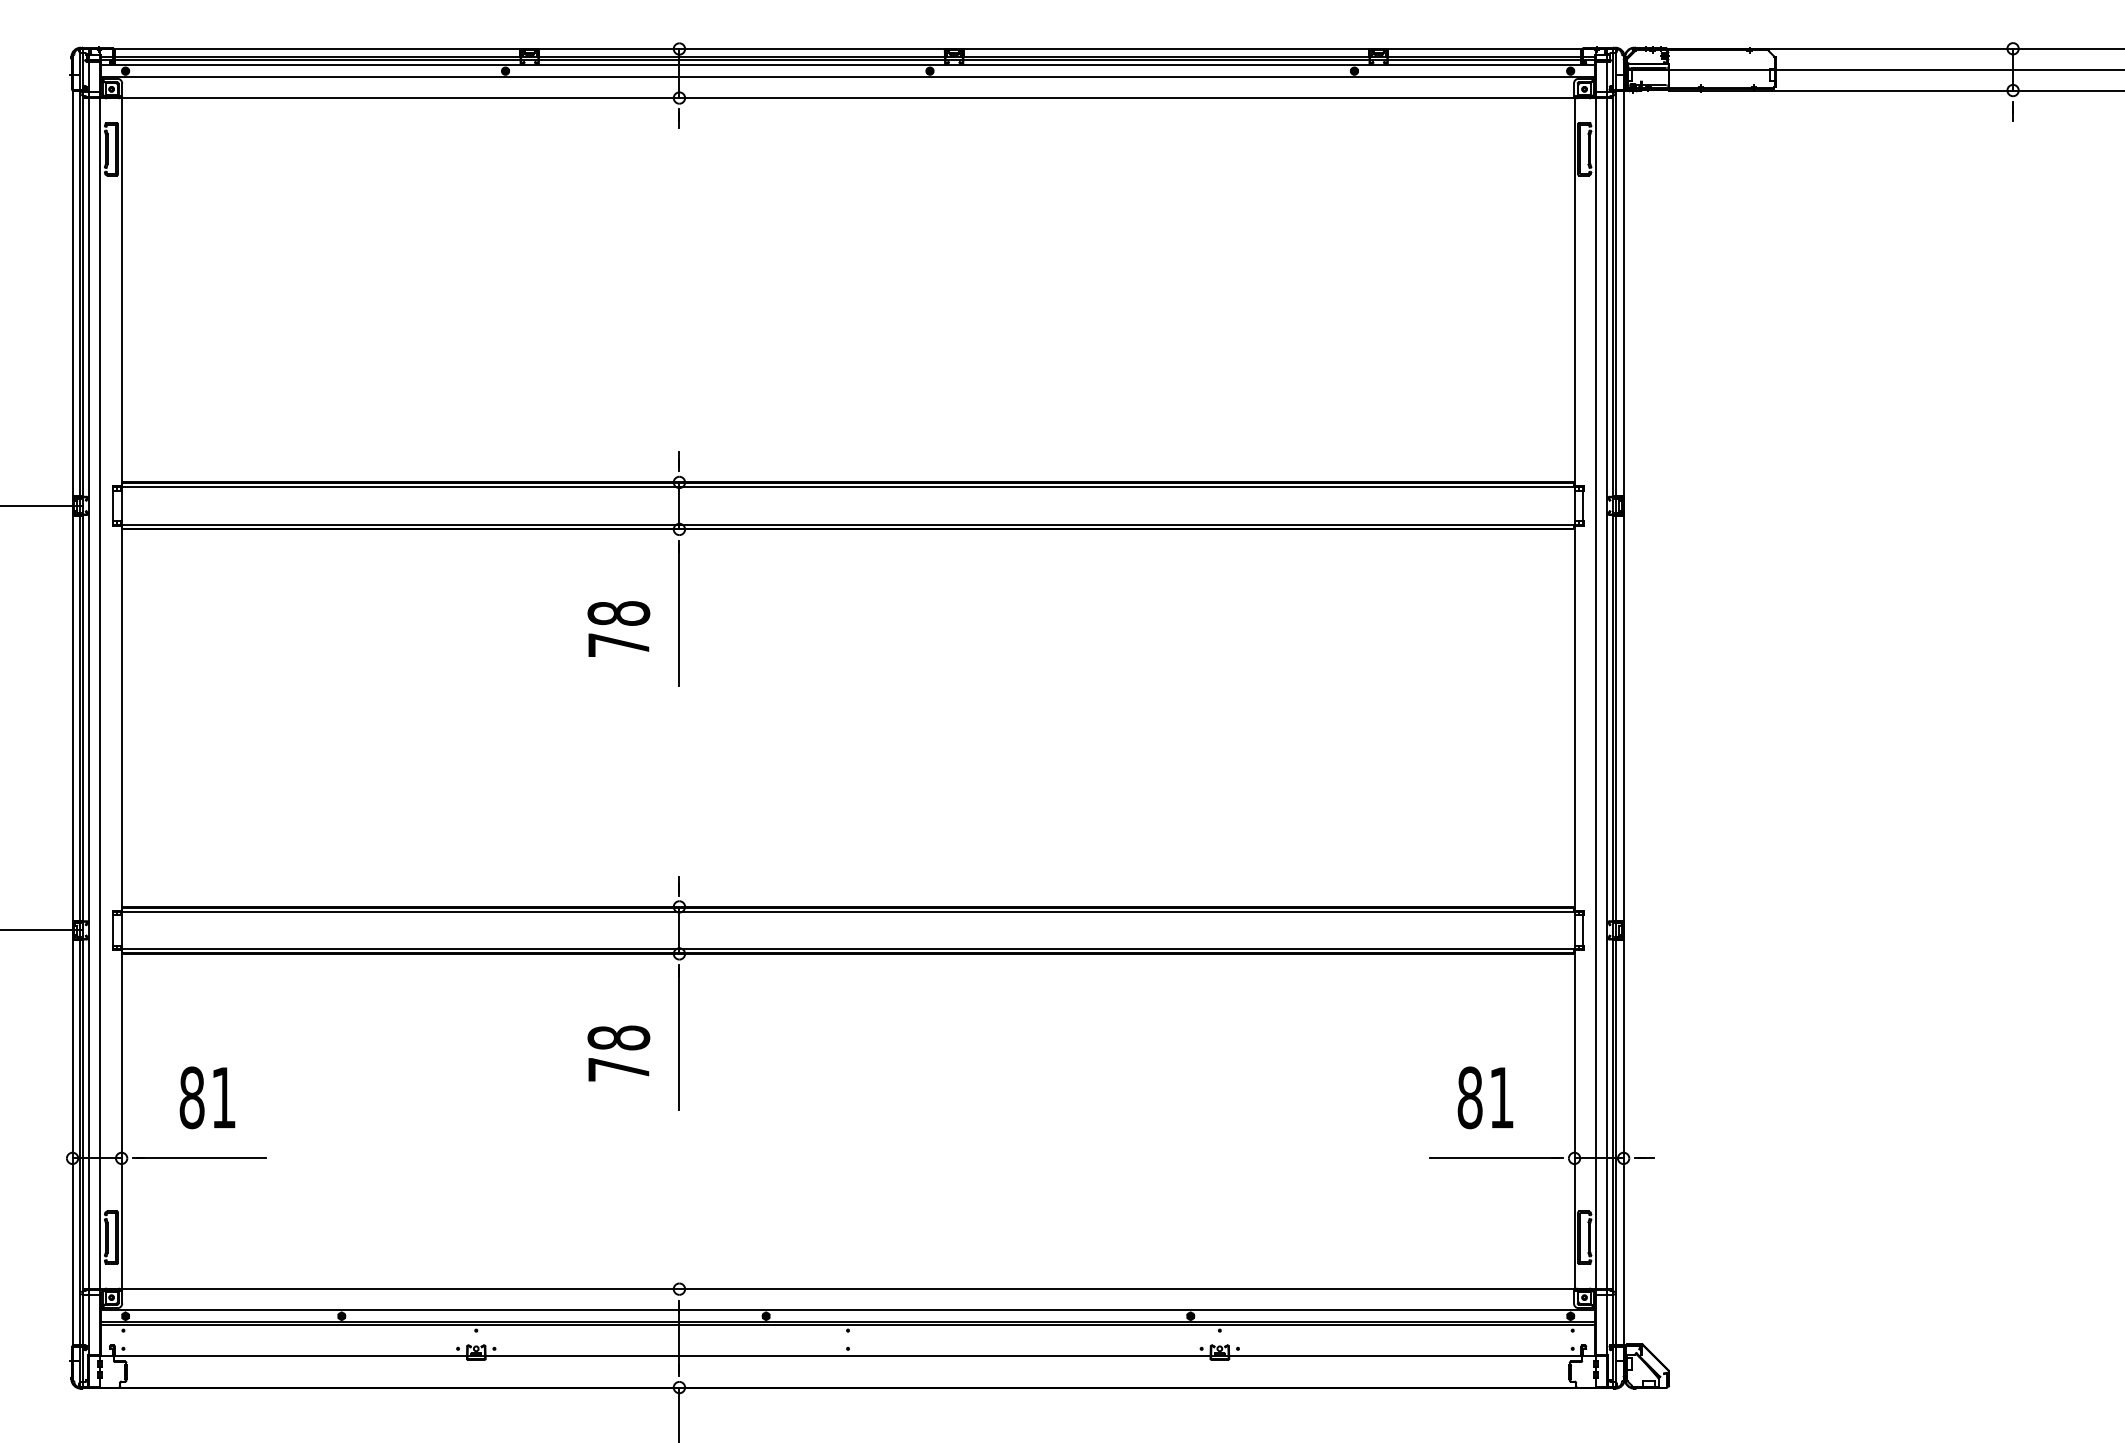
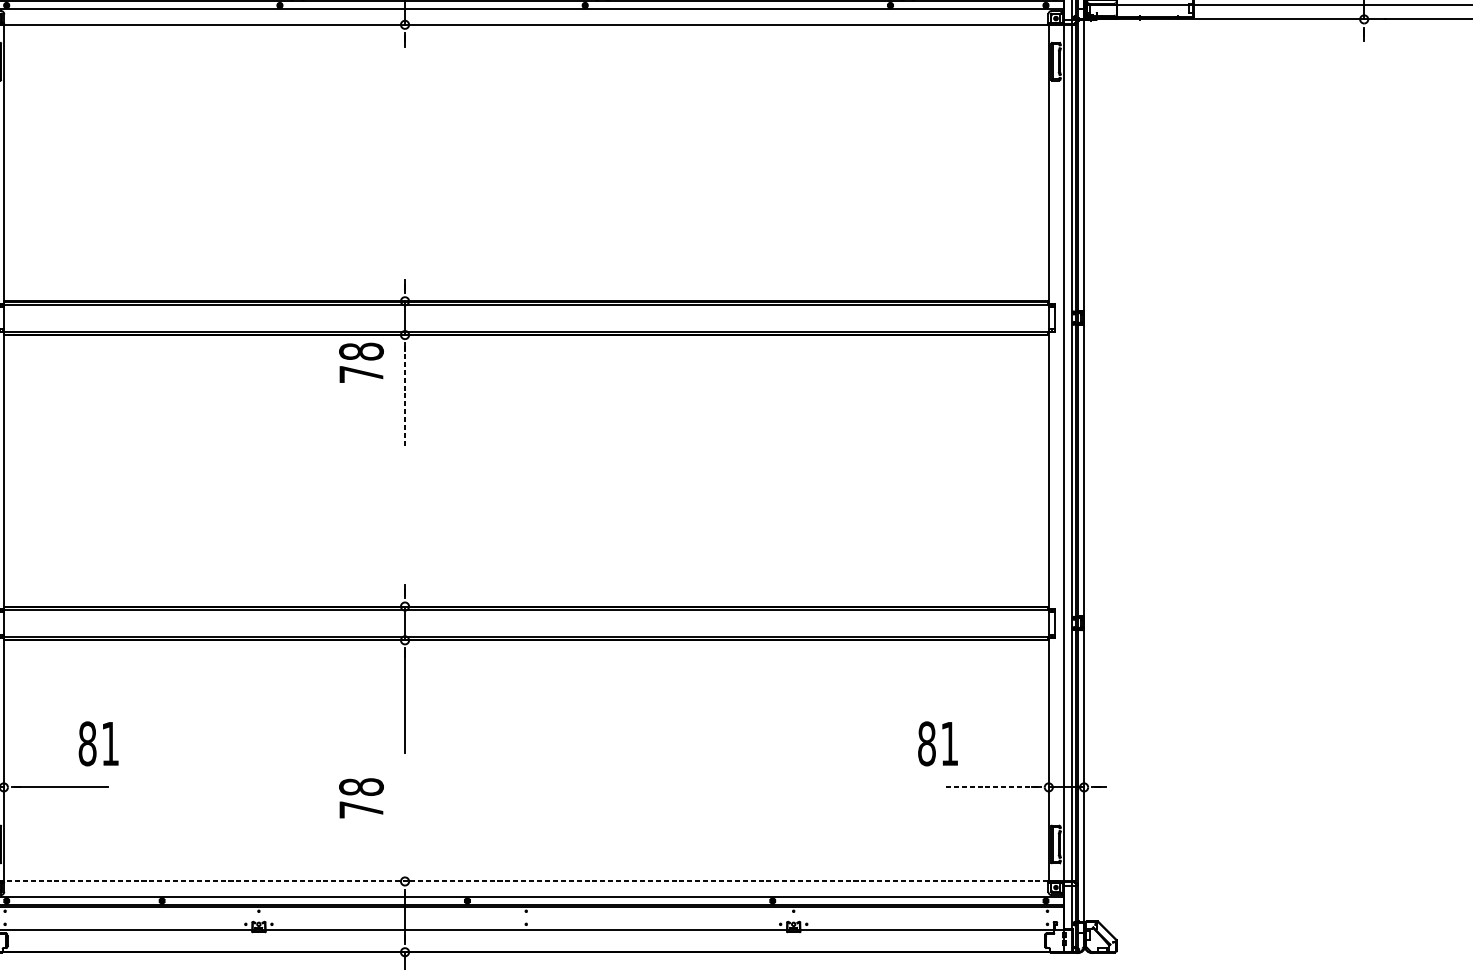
line: (679, 615) -> (405, 396), solid -> dashed
text: (618, 628) -> (361, 362), moved
text: (618, 1053) -> (361, 798), moved
text: (207, 1097) -> (98, 743), moved
text: (1485, 1097) -> (938, 743), moved
line: (1494, 1158) -> (991, 787), solid -> dashed
line: (848, 1289) -> (526, 881), solid -> dashed

